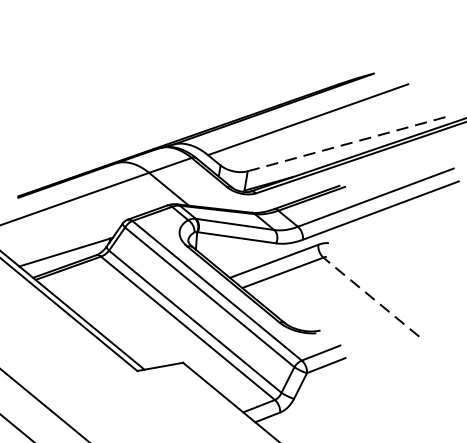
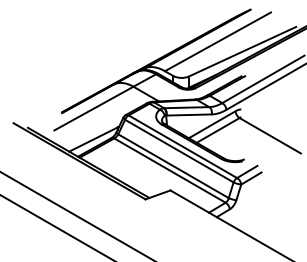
line: (347, 143) -> (242, 51), dashed -> solid
line: (370, 296) -> (269, 135), dashed -> solid

